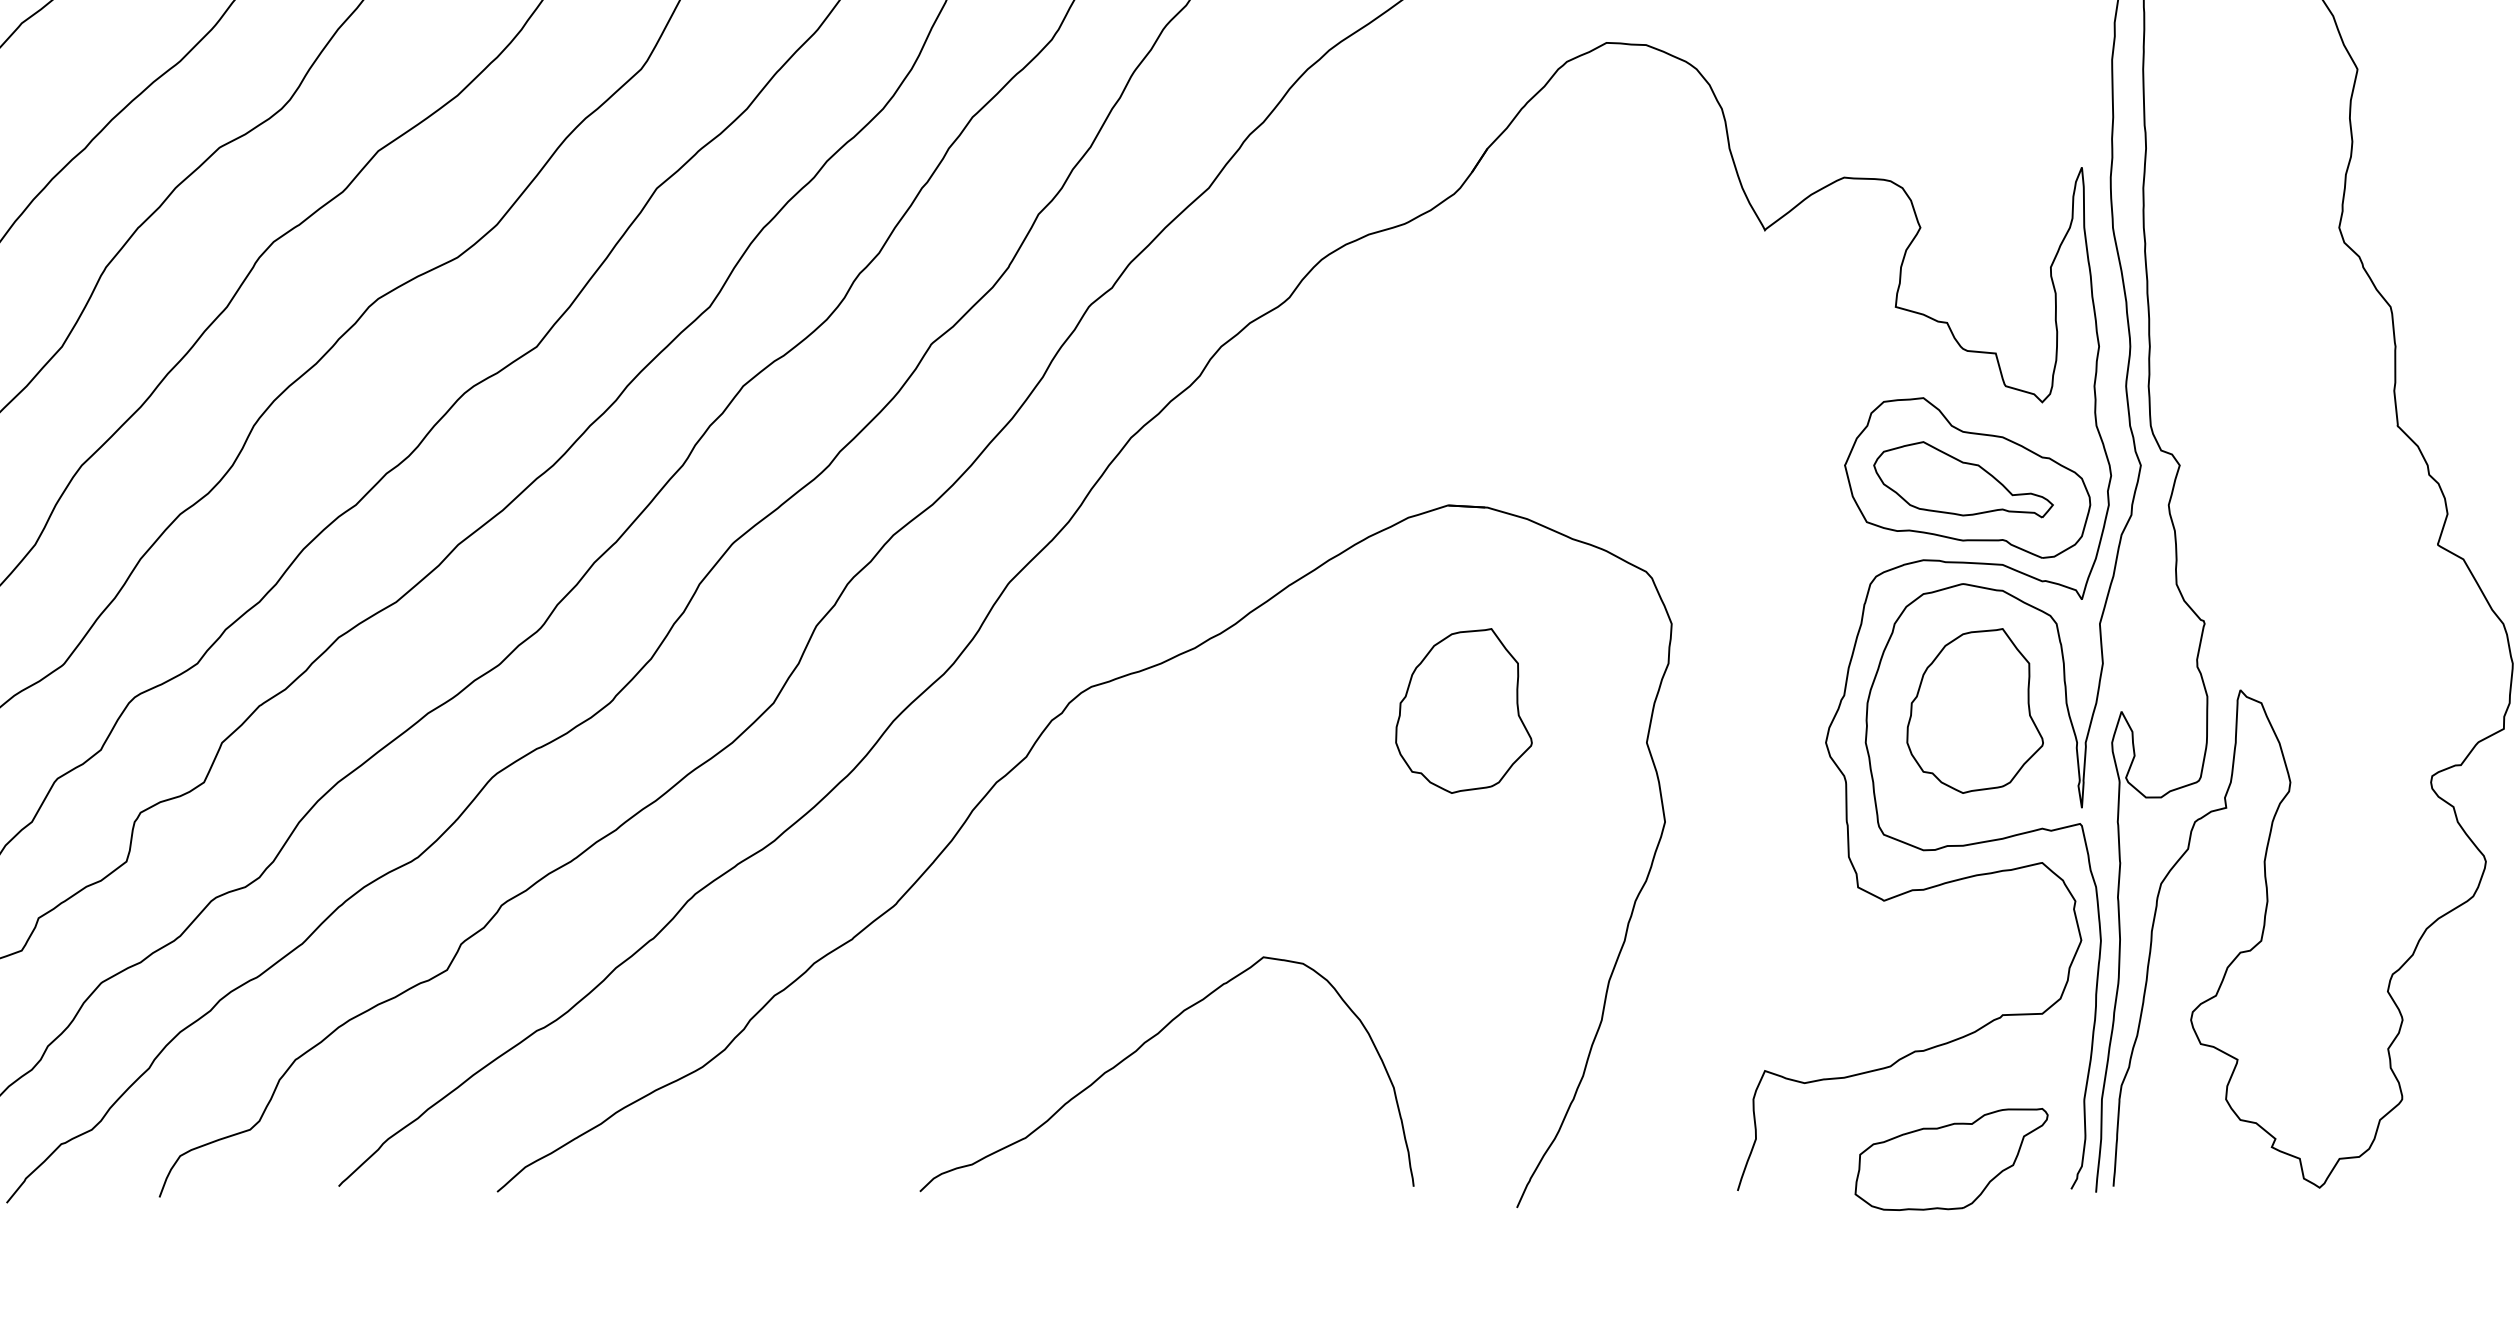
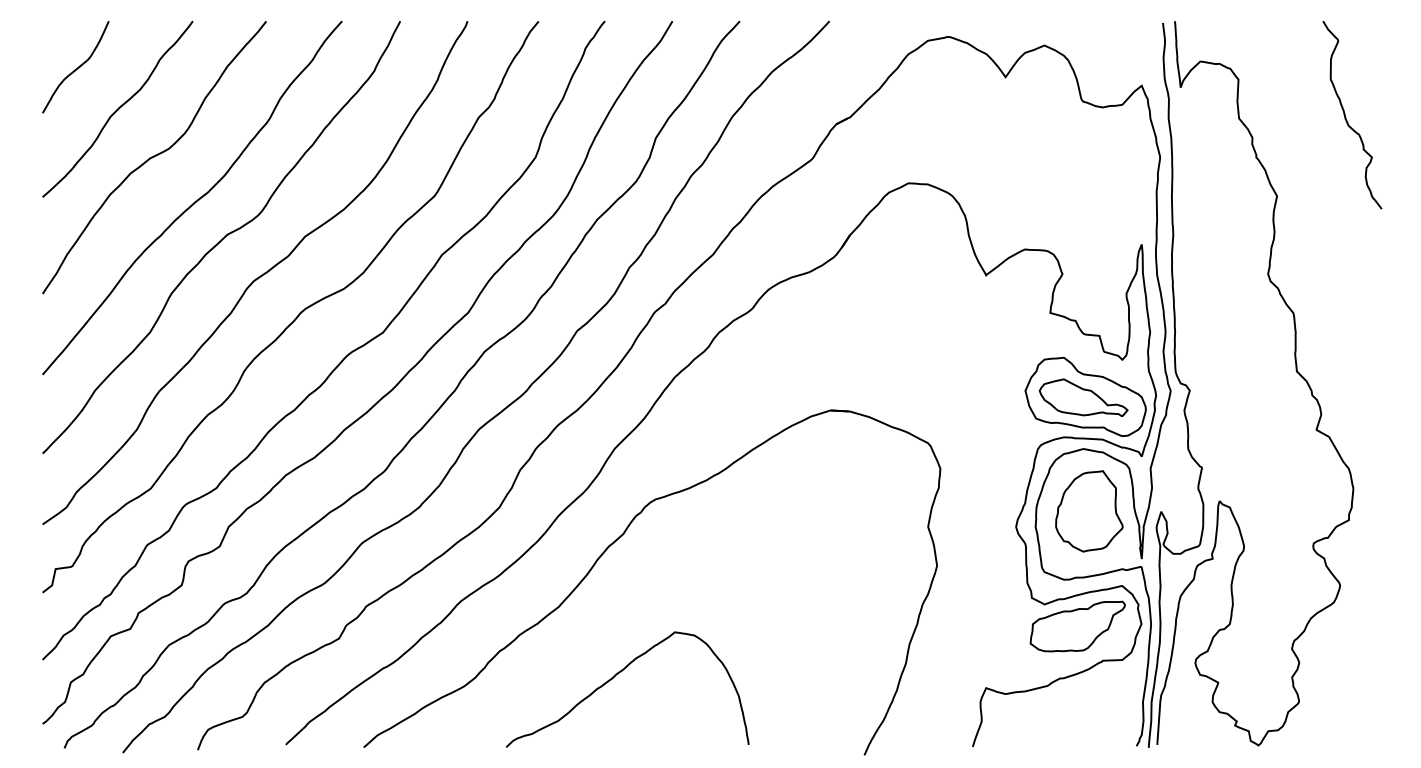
part: (1464, 711) -> (838, 511), removed
curve: (1148, 1043) -> (618, 674), moved
part: (1950, 1159) -> (1077, 626), moved

